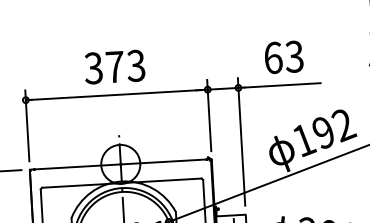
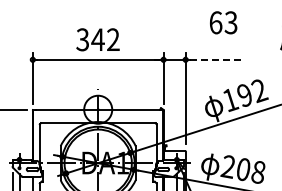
text: (283, 56) -> (223, 22), moved
text: (125, 66) -> (105, 39), 373 -> 342
line: (282, 84) -> (217, 59), solid -> dashed

